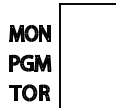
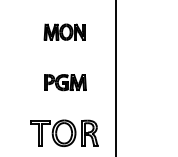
part: (29, 33) -> (63, 32), size x0.6
part: (30, 62) -> (65, 81), size x0.6

